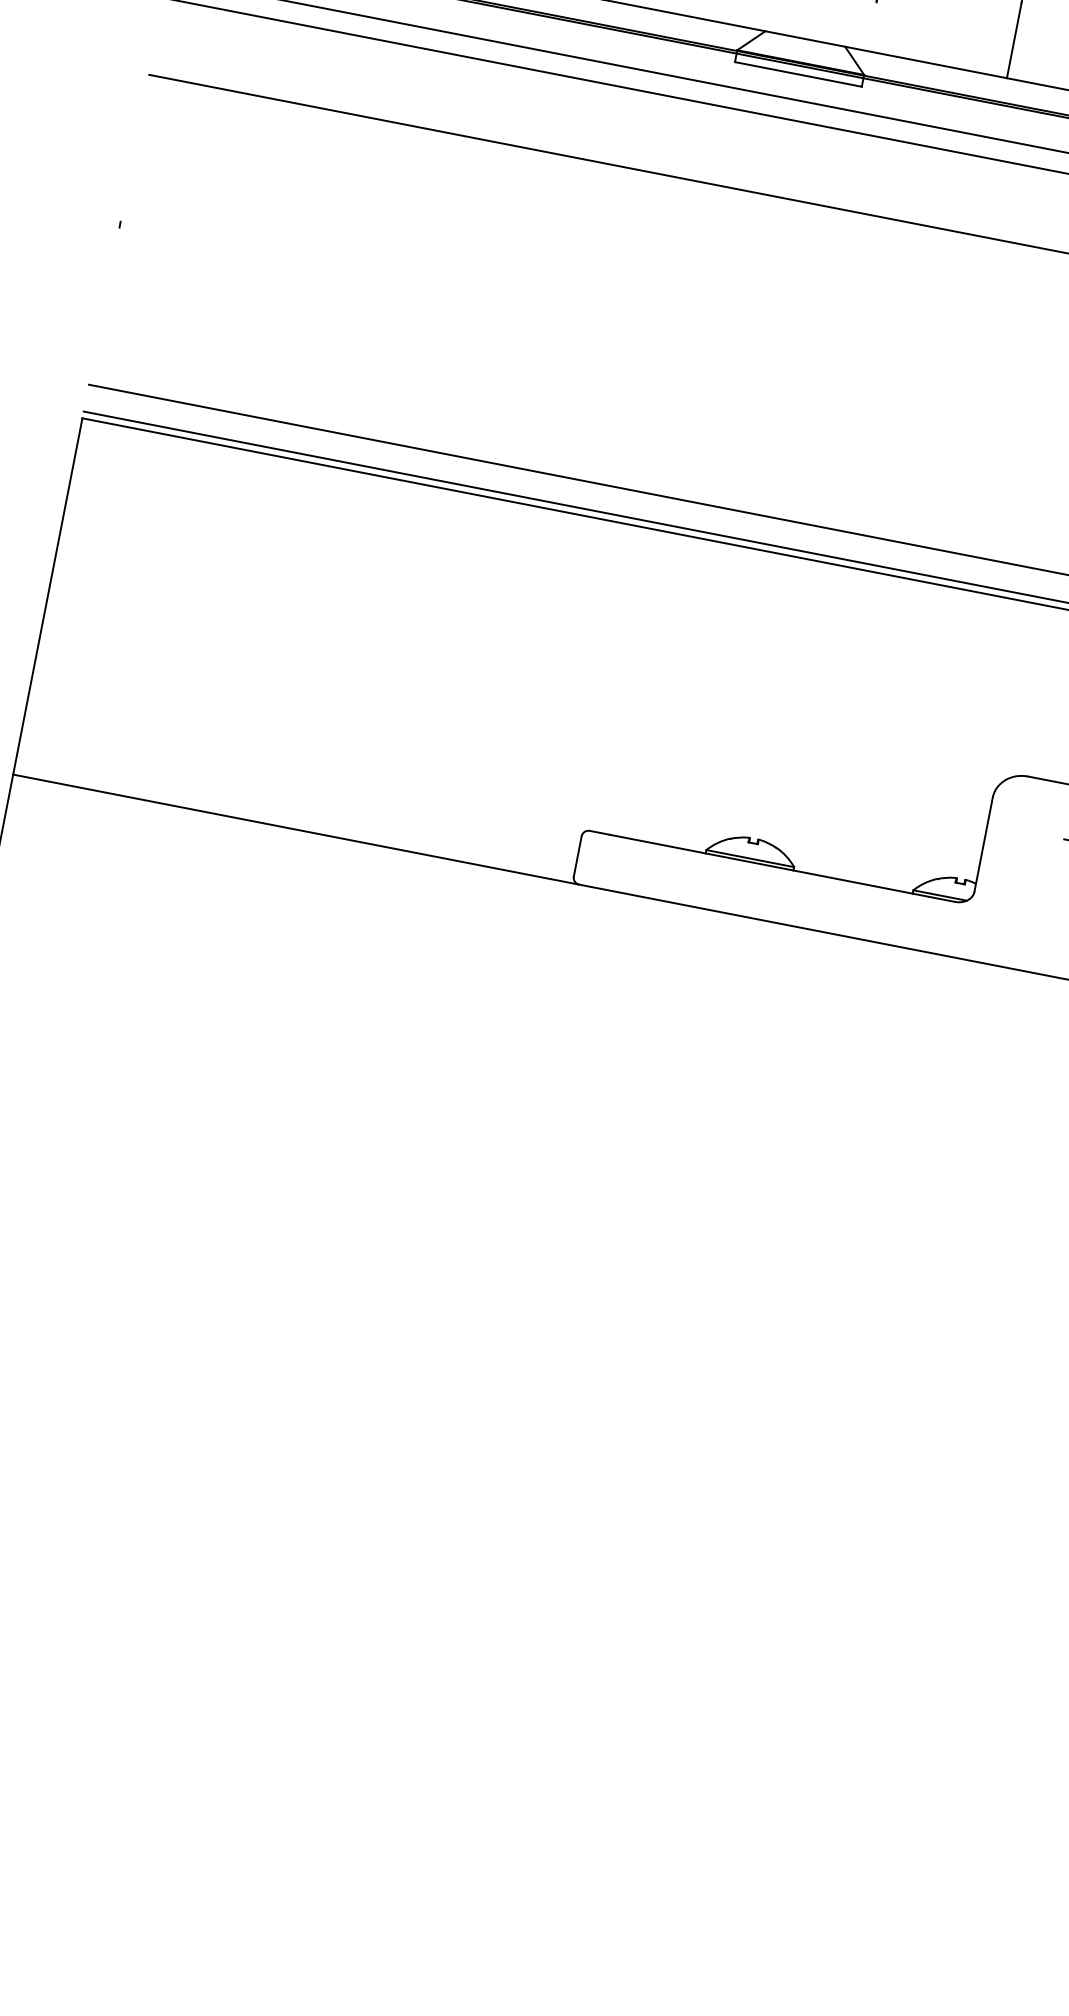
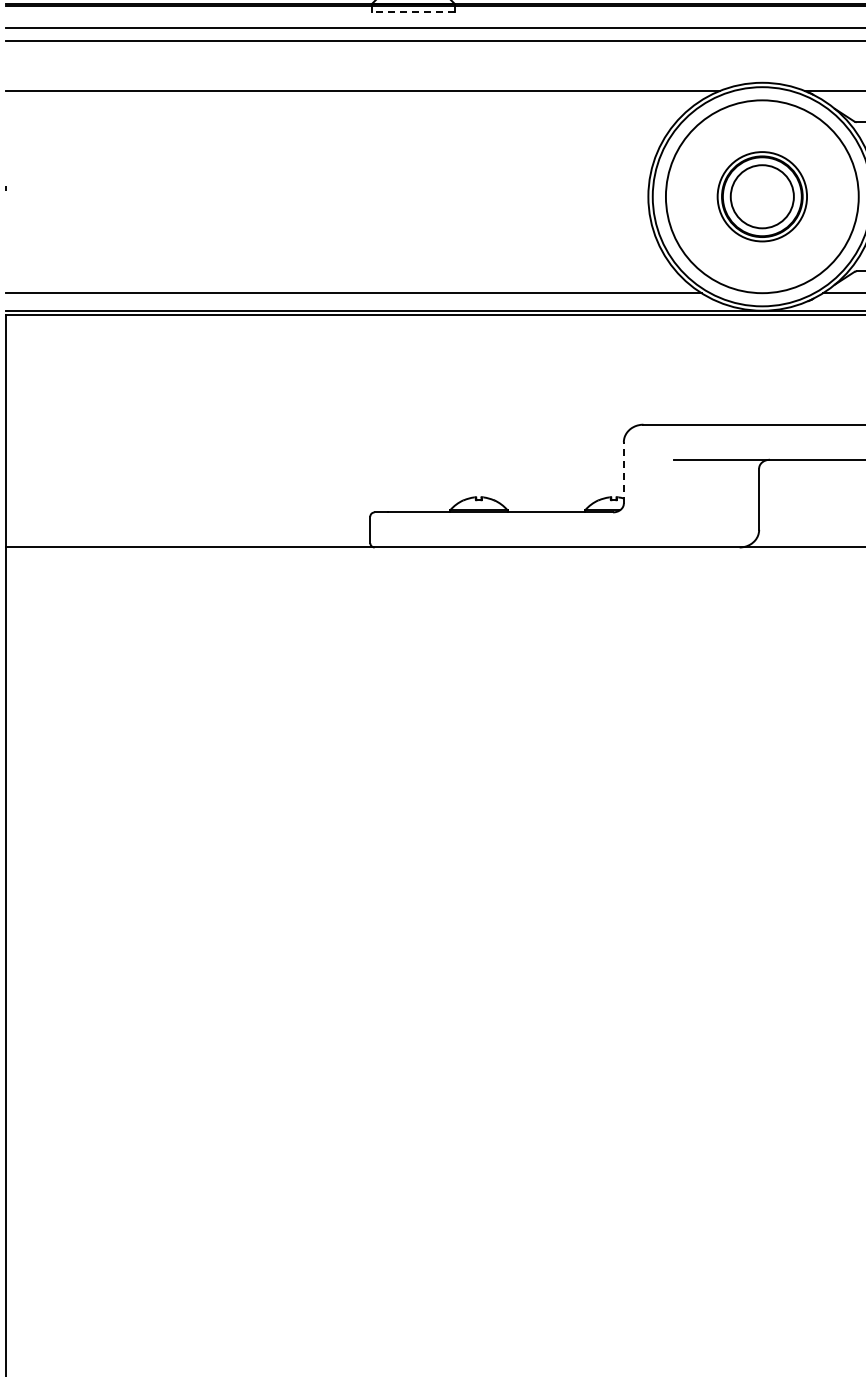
line: (797, 73) -> (412, 11), solid -> dashed
line: (983, 843) -> (623, 472), solid -> dashed

